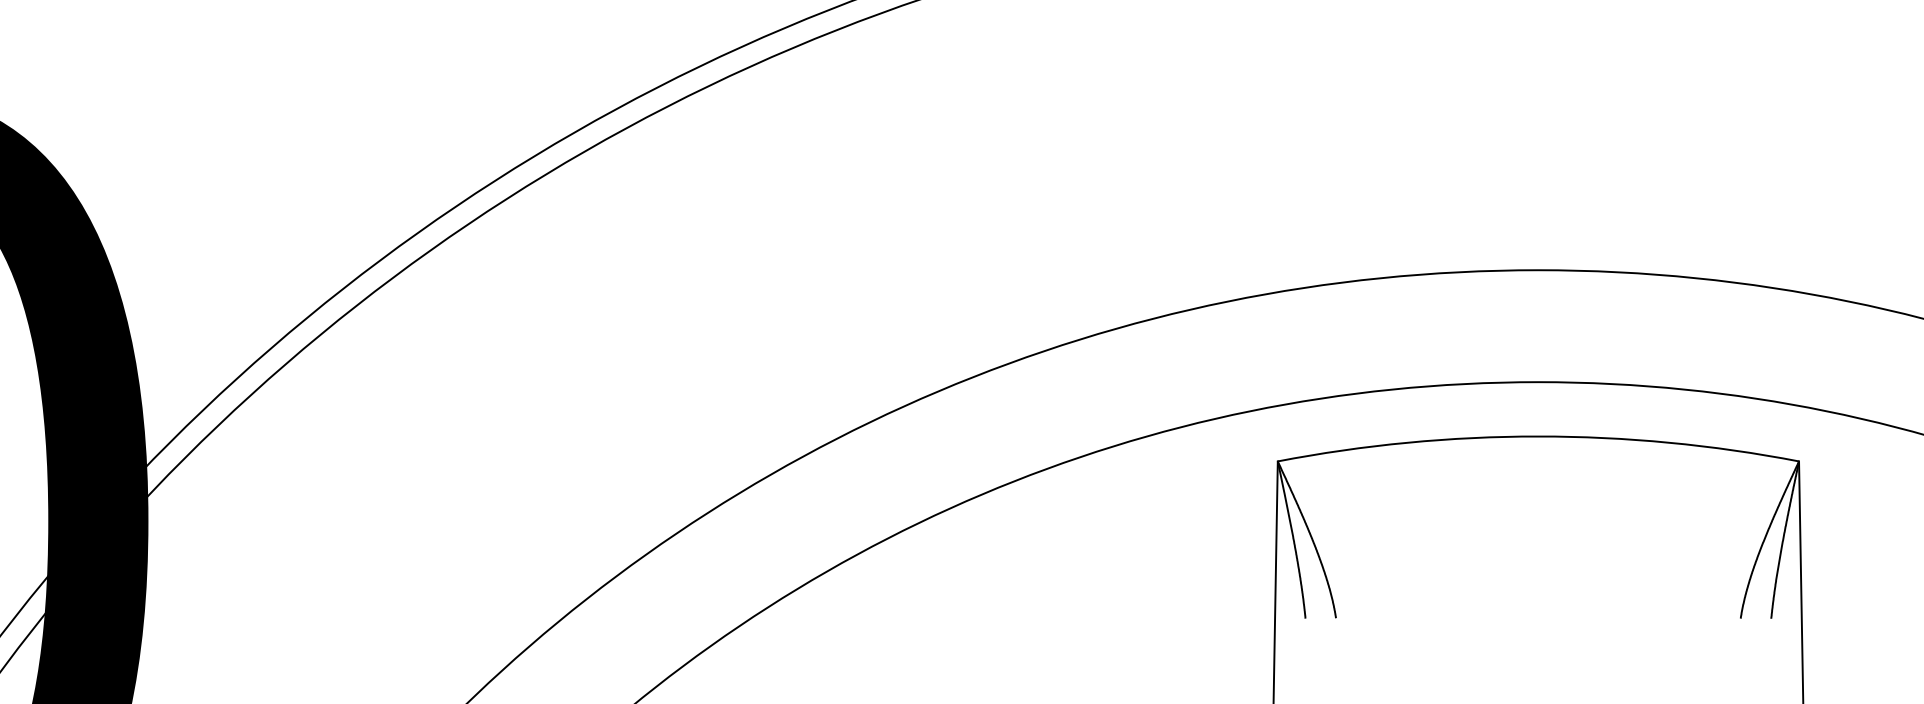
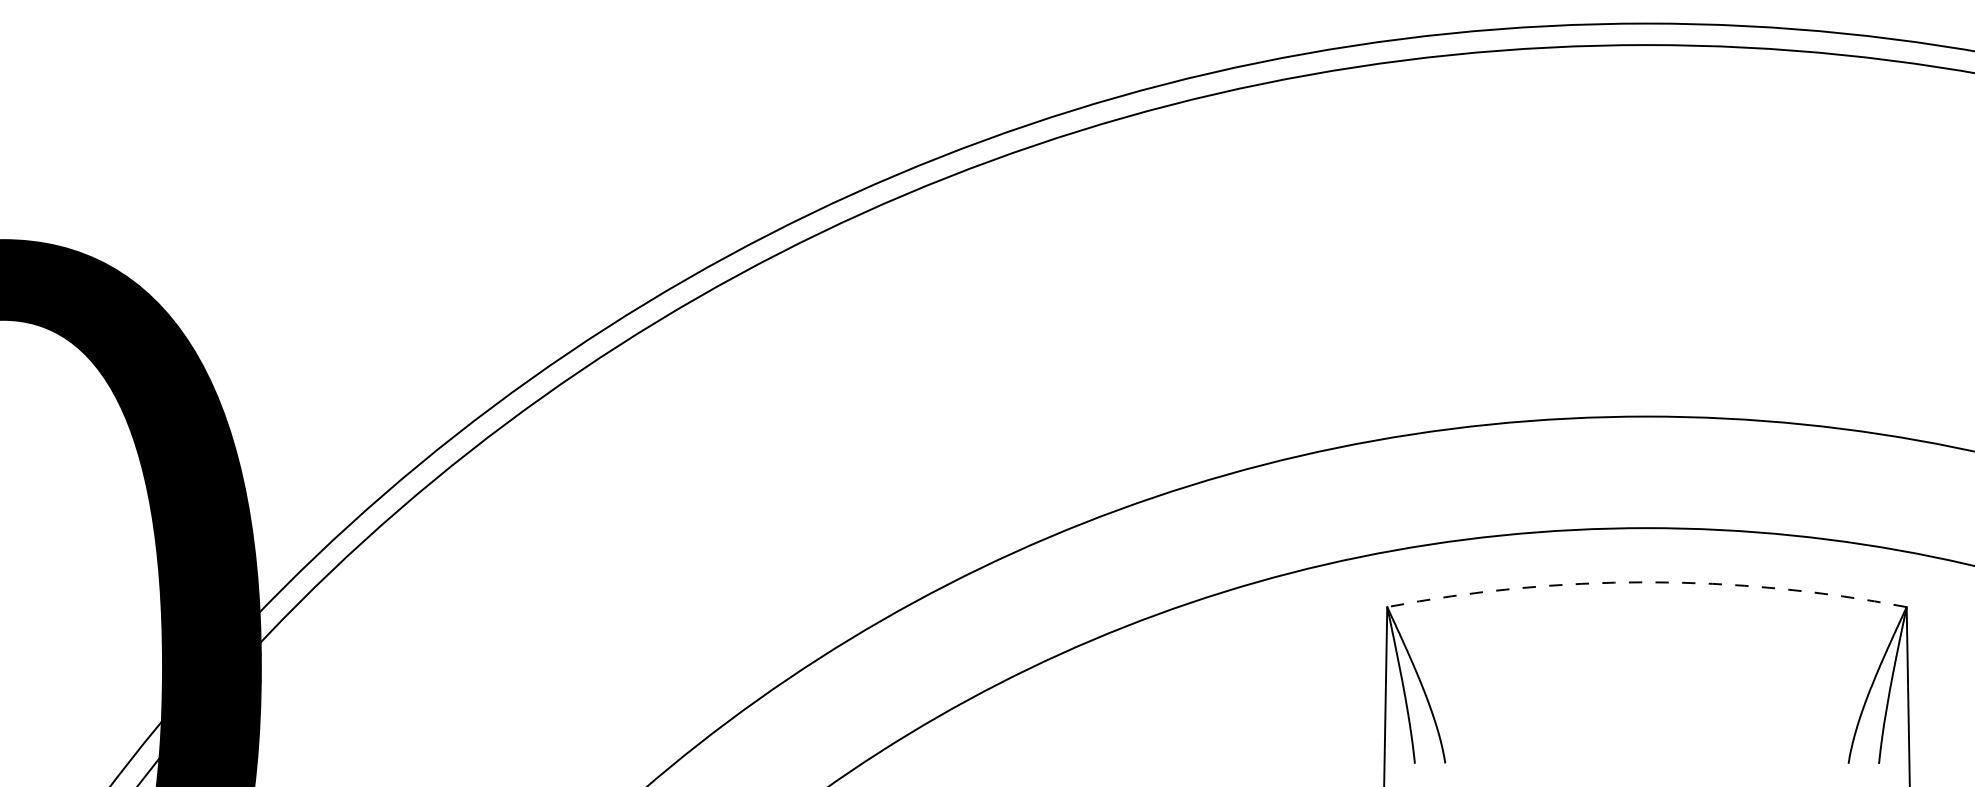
arc: (1537, 436) -> (1646, 582), solid -> dashed

